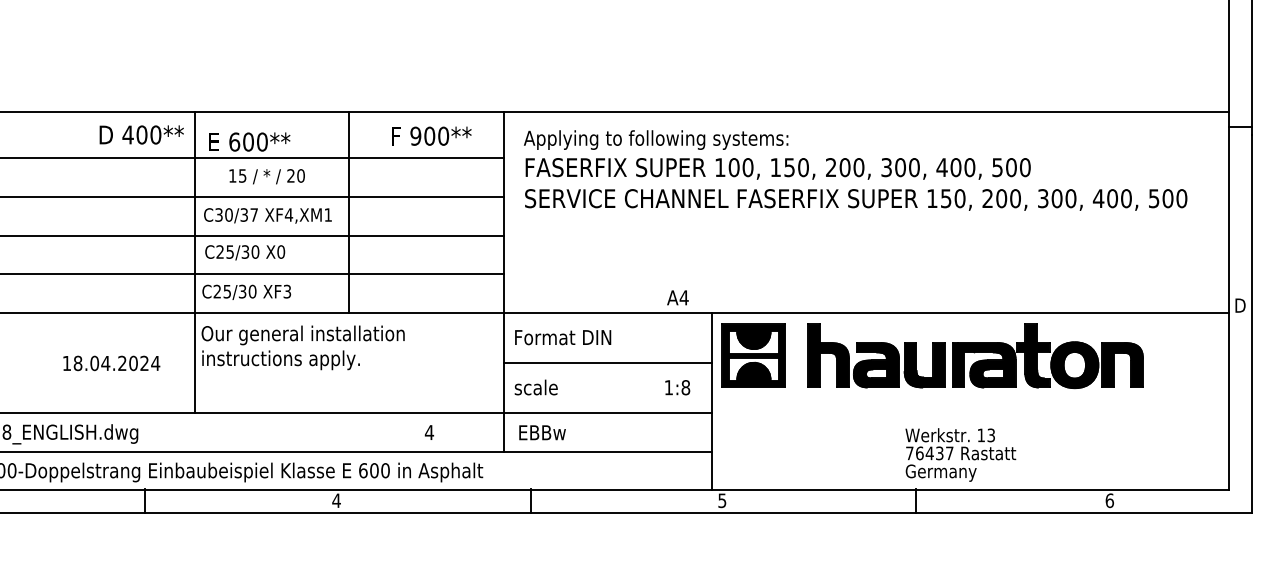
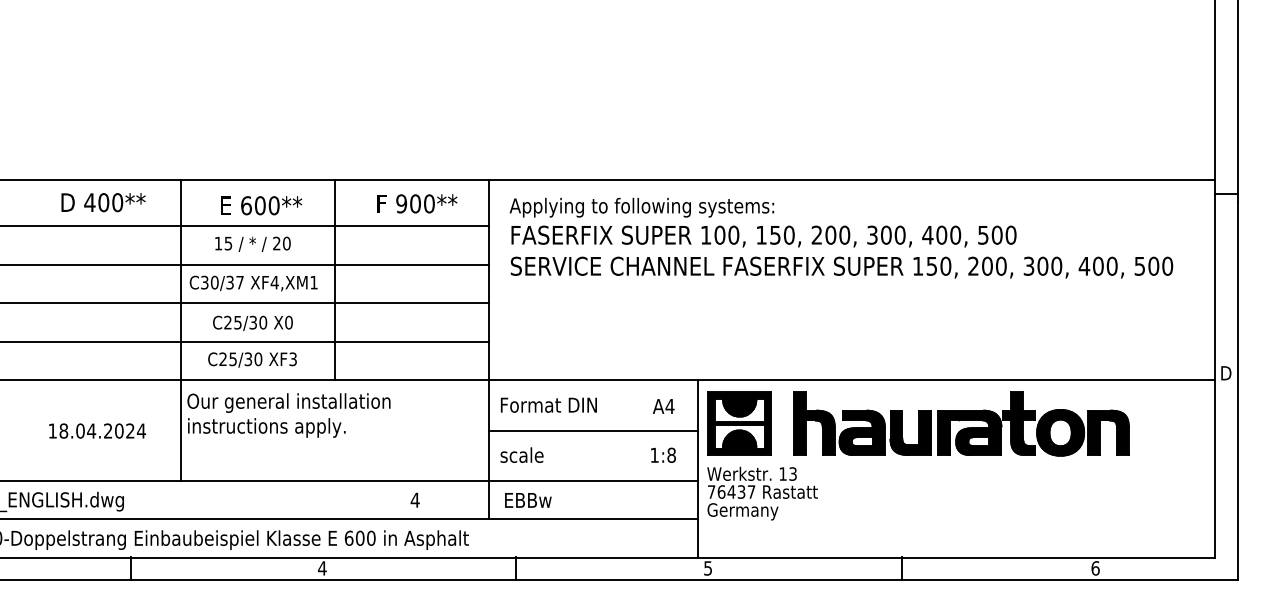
text: (141, 134) -> (103, 202), moved
text: (249, 141) -> (261, 205), moved
text: (244, 252) -> (252, 323), moved
text: (246, 291) -> (252, 359), moved
text: (677, 297) -> (663, 406), moved
text: (960, 454) -> (762, 493), moved

